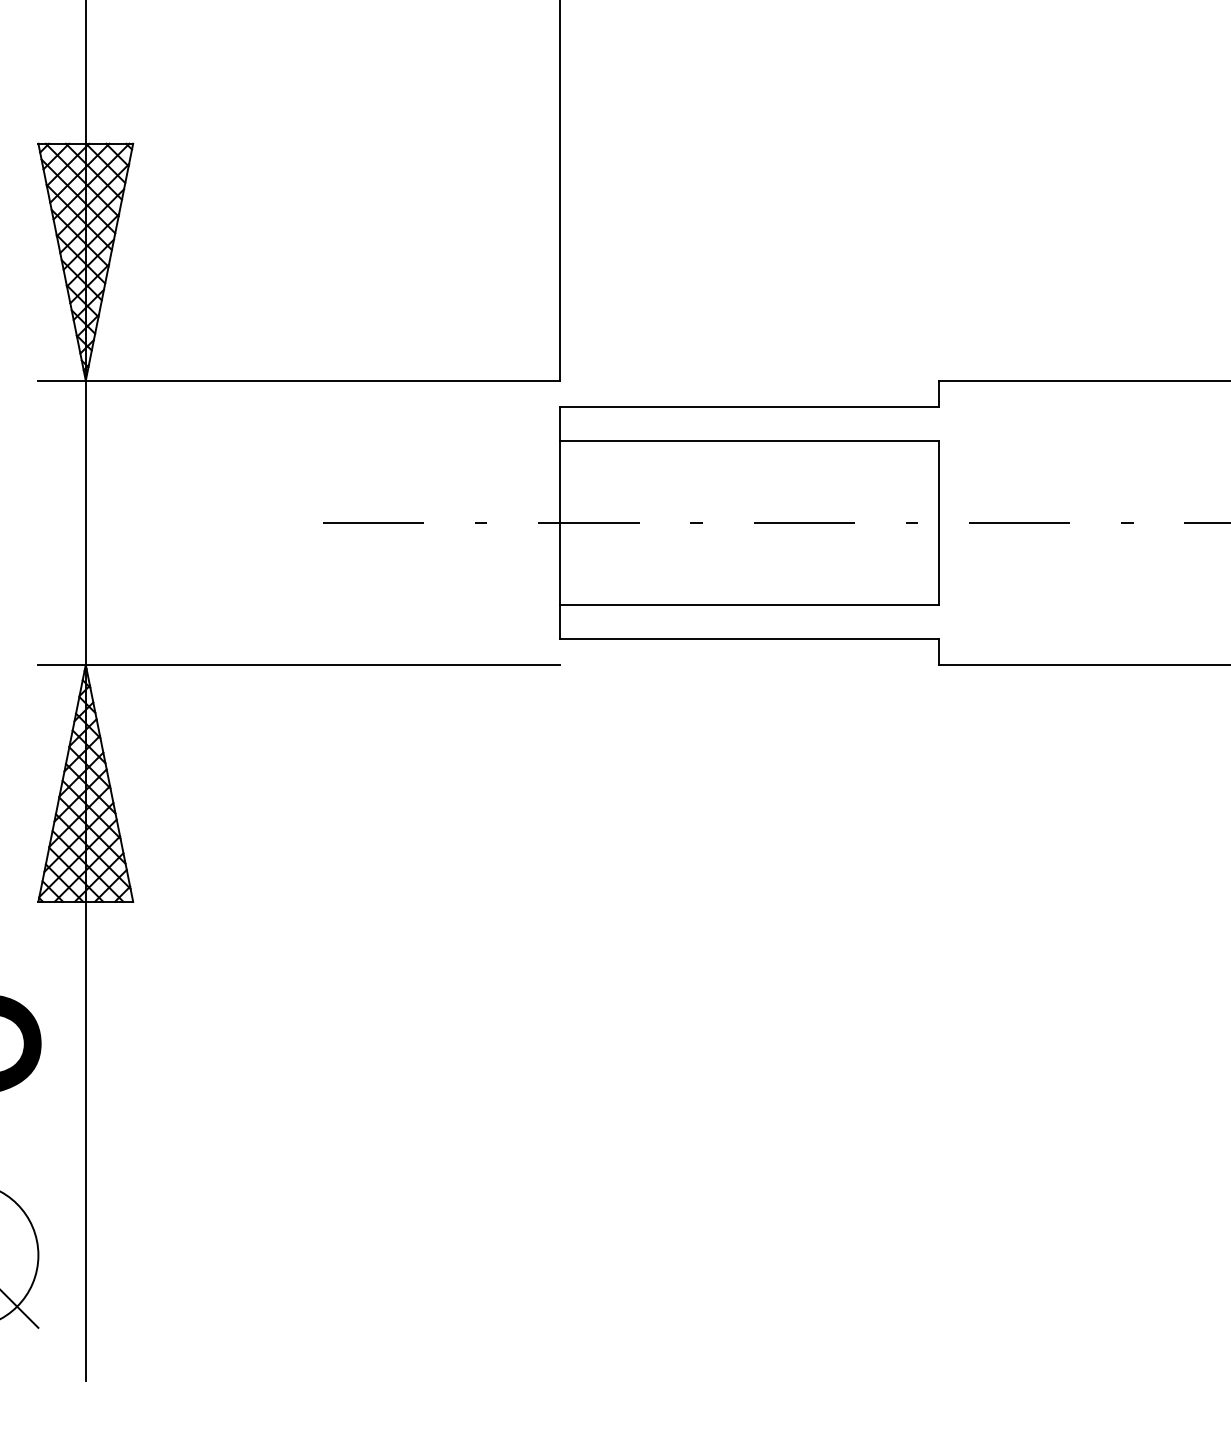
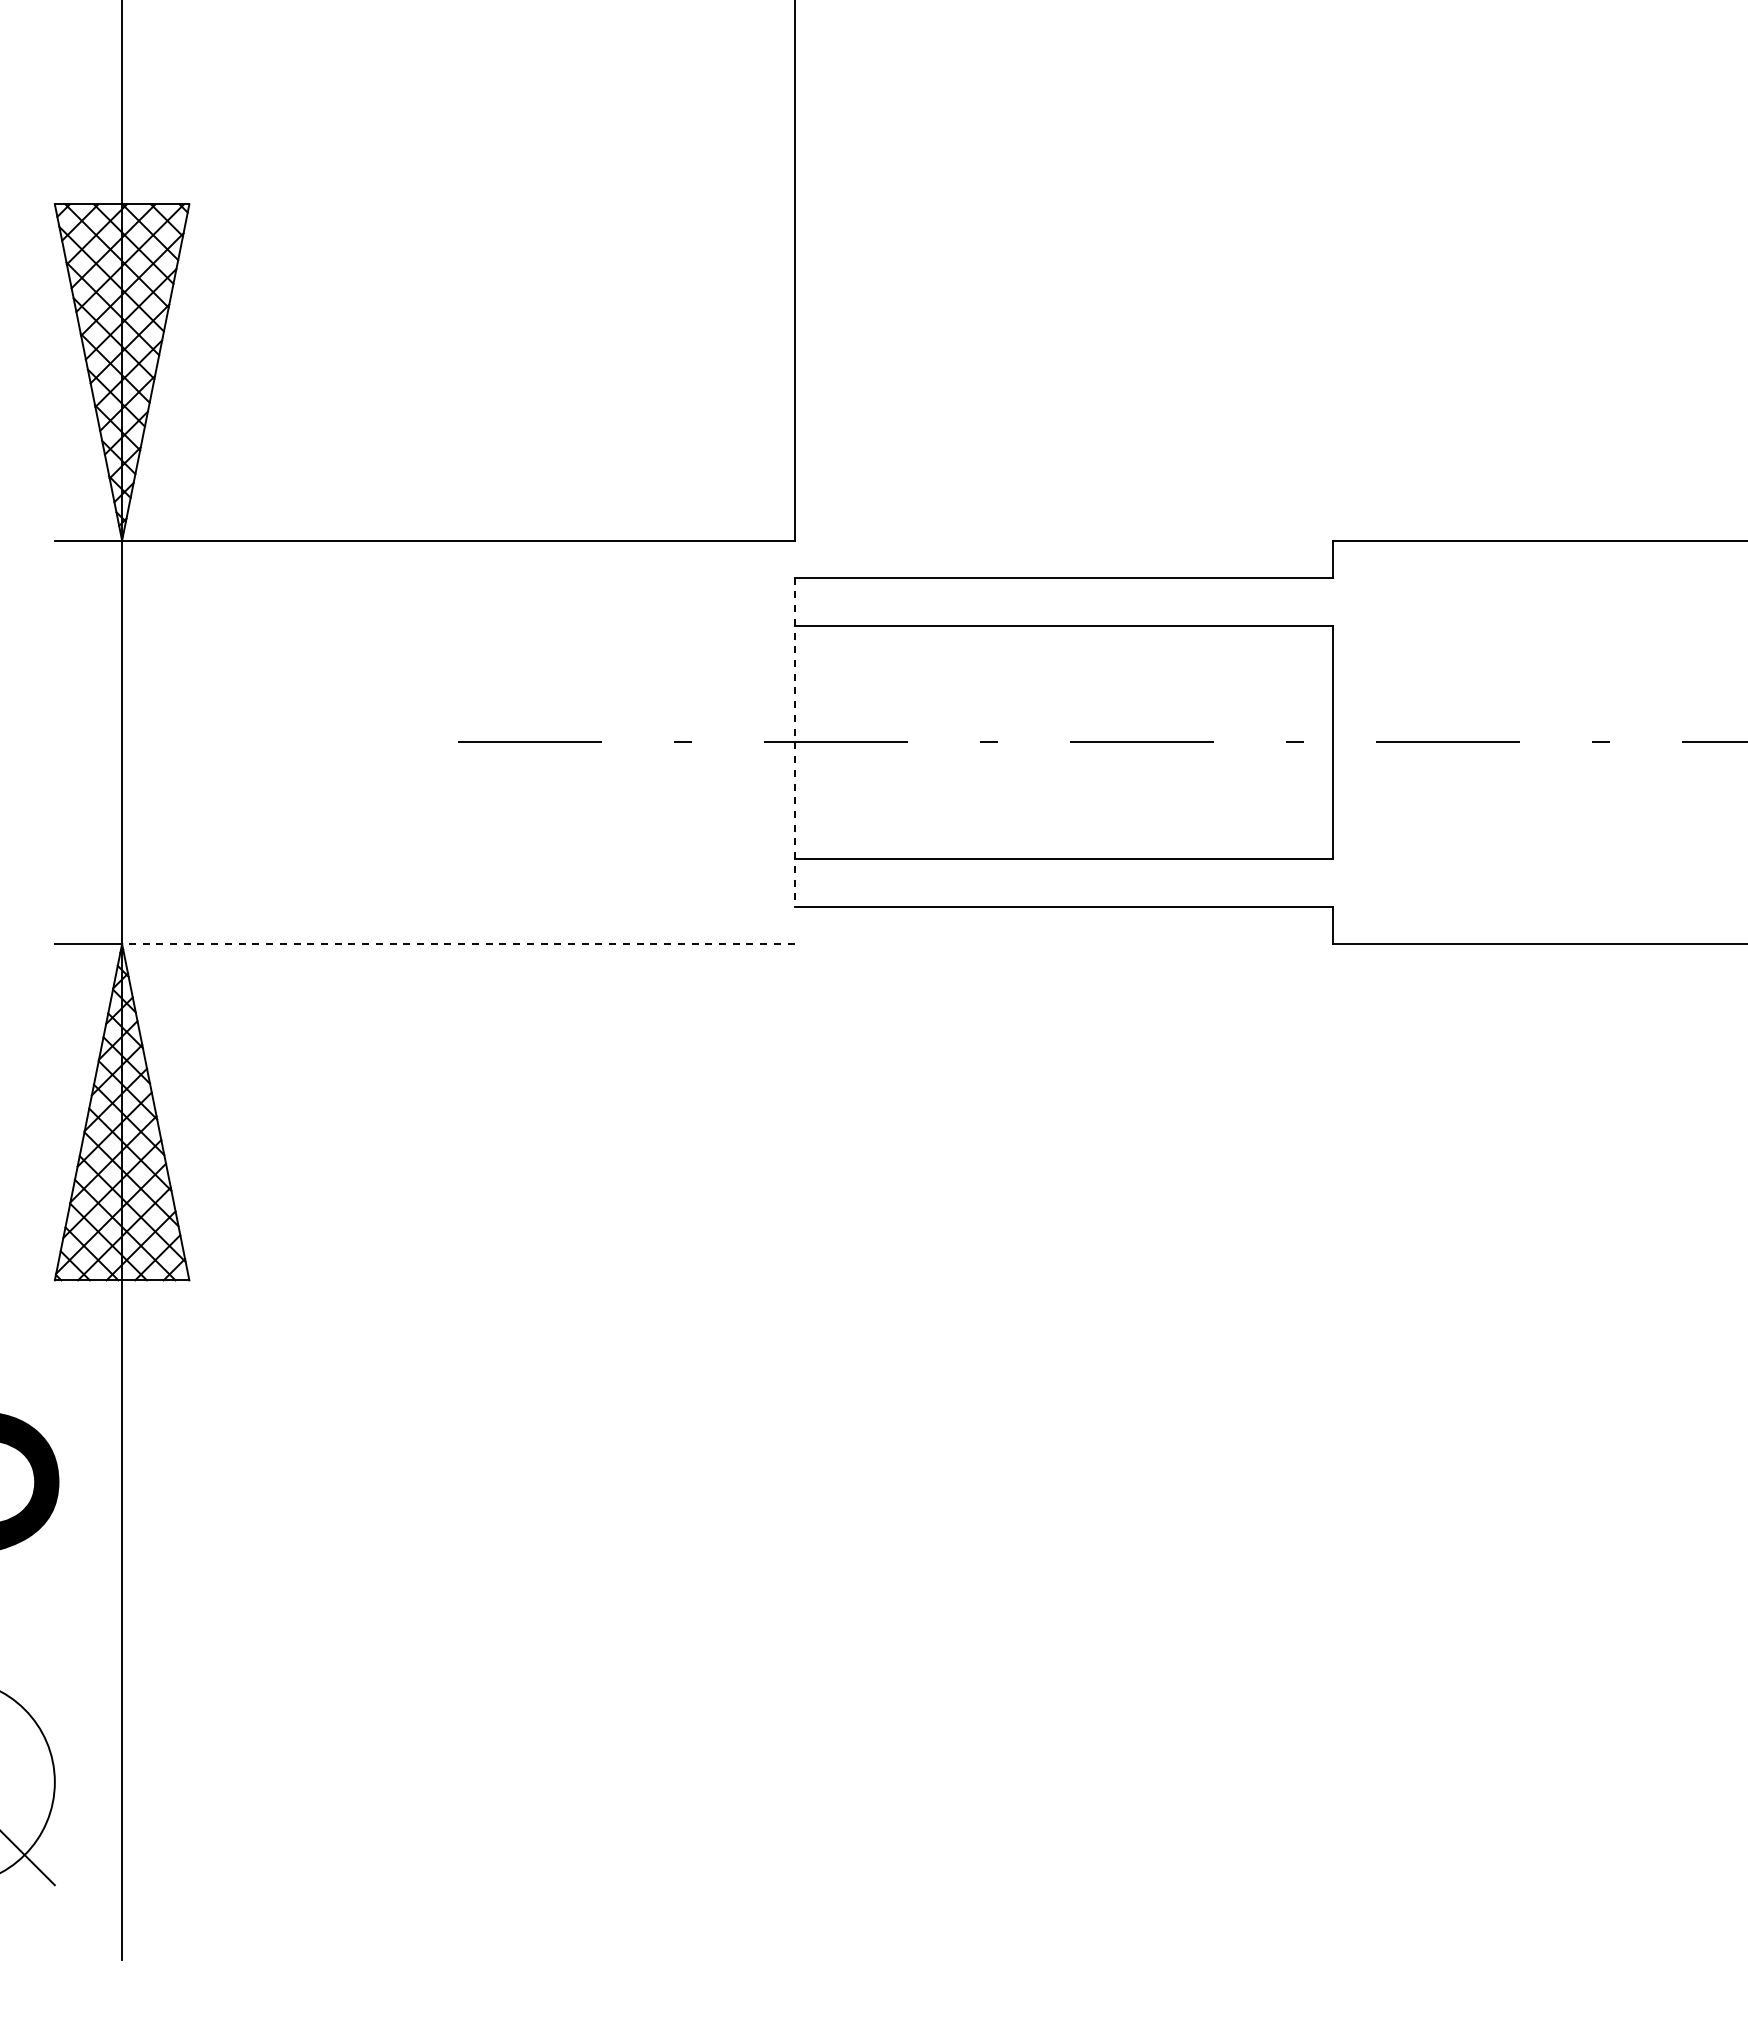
line: (559, 522) -> (794, 742), solid -> dashed
line: (322, 665) -> (457, 944), solid -> dashed

